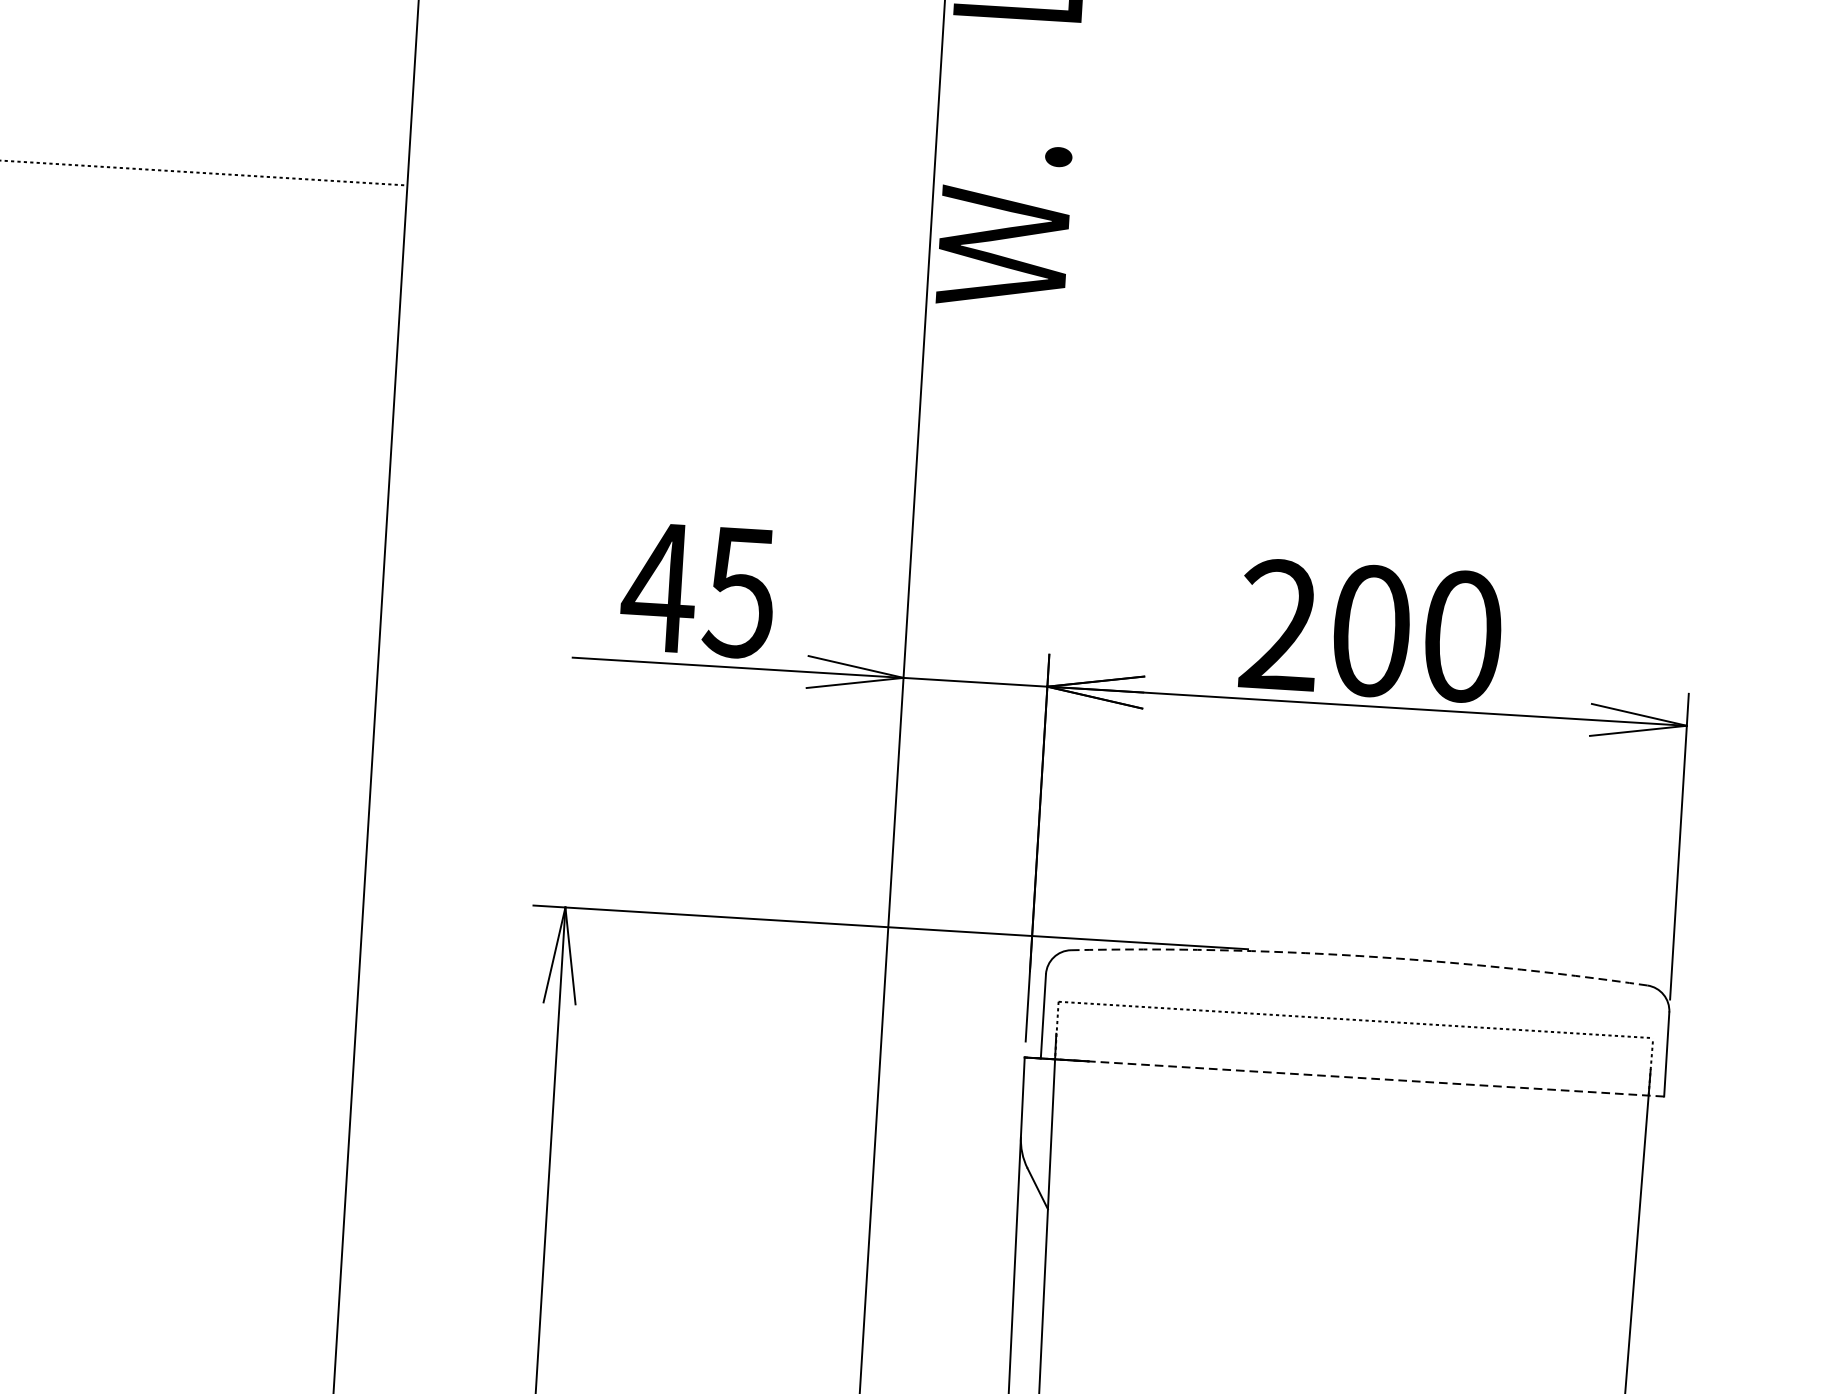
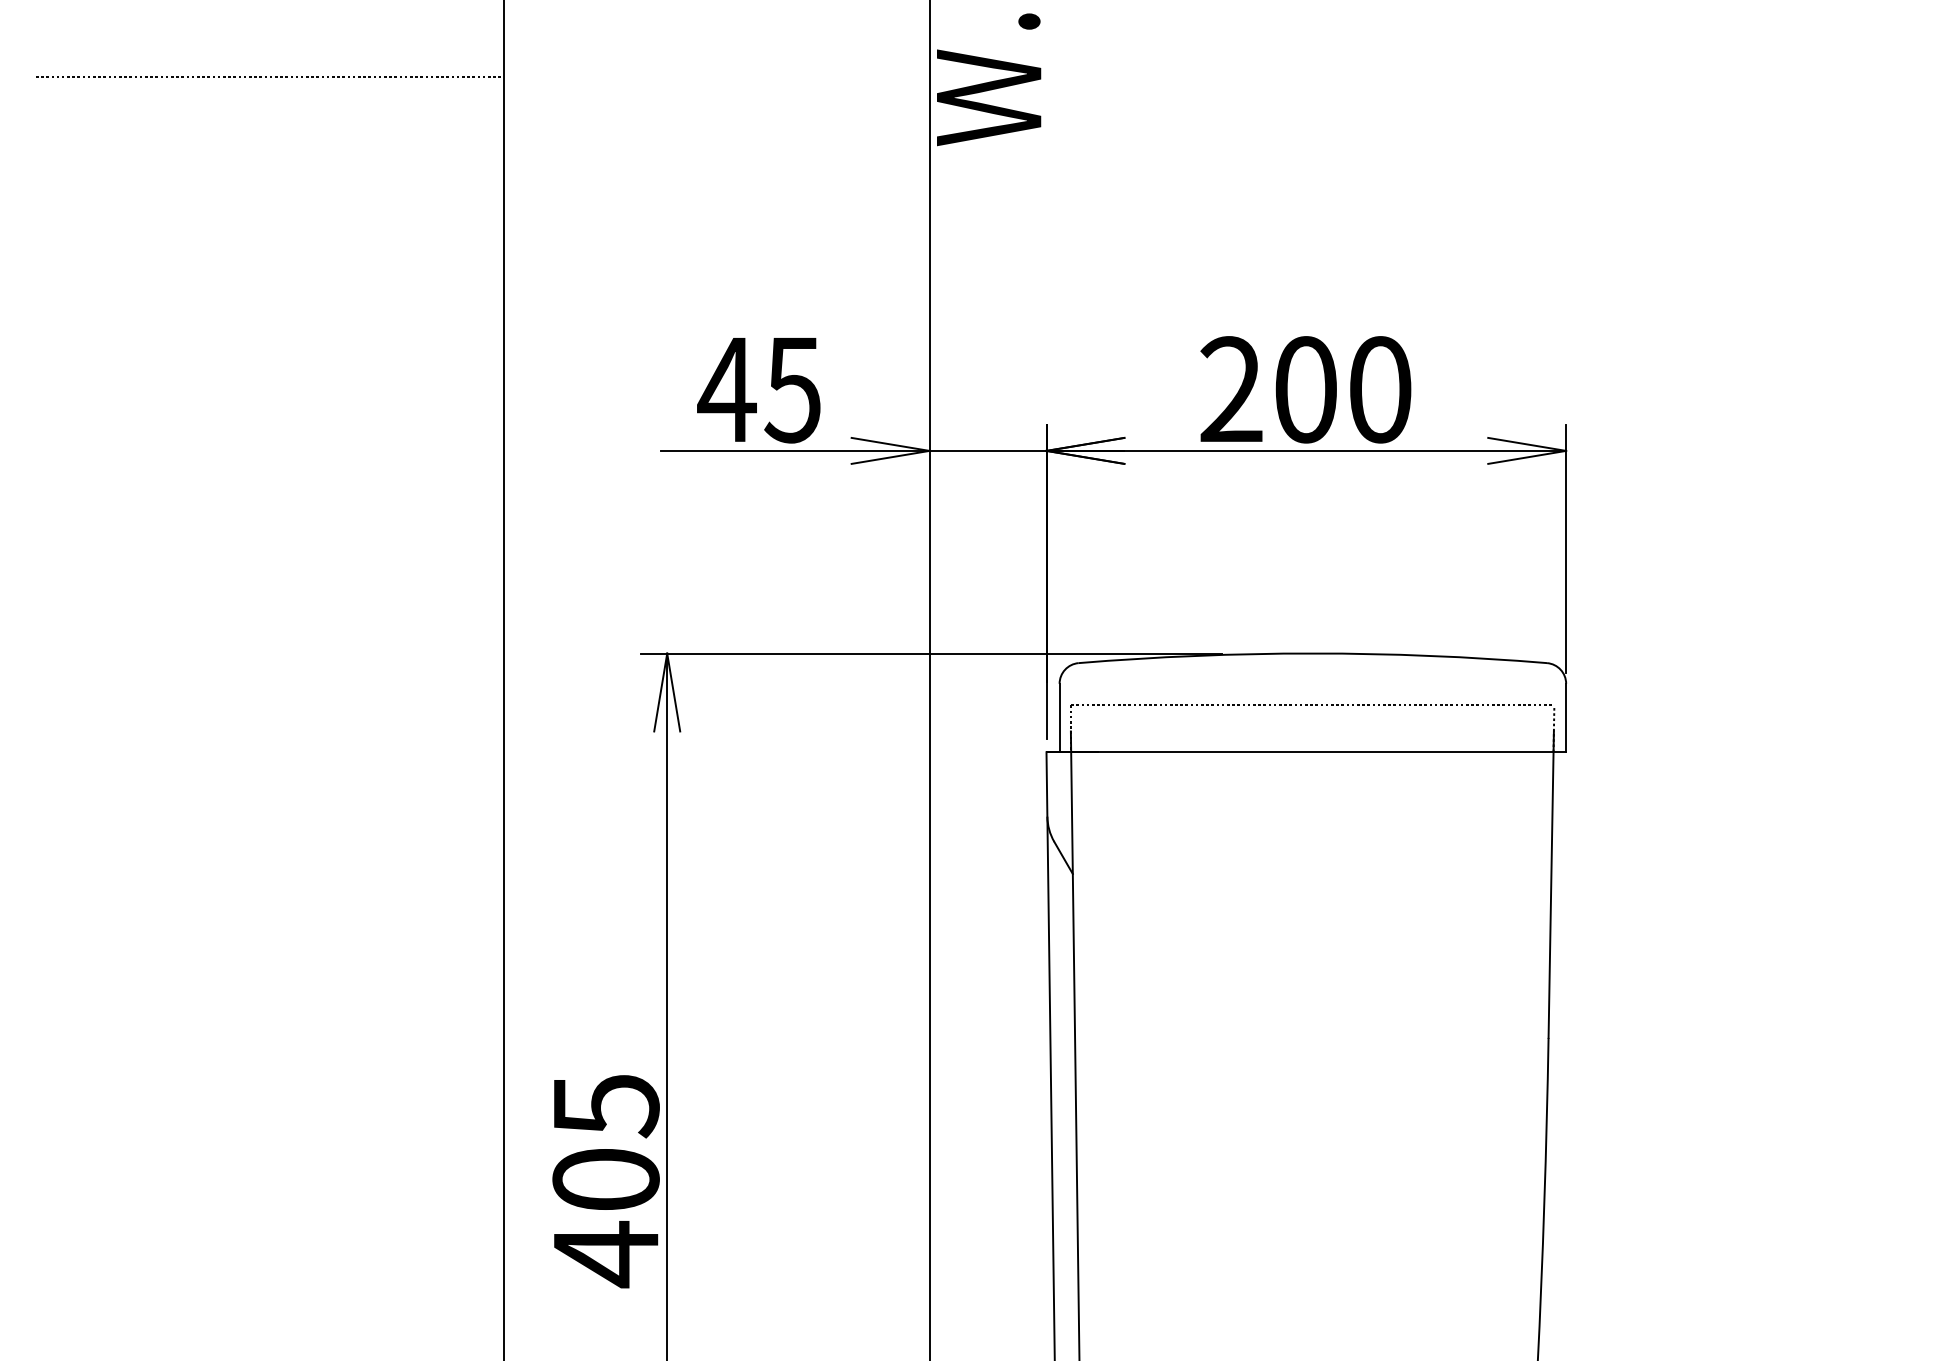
arc: (1359, 955) -> (1312, 653), dashed -> solid
line: (1344, 1077) -> (1306, 752), dashed -> solid

